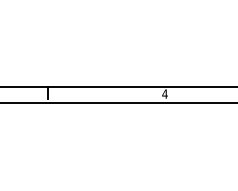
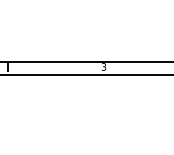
text: (164, 93) -> (103, 66), 4 -> 3

